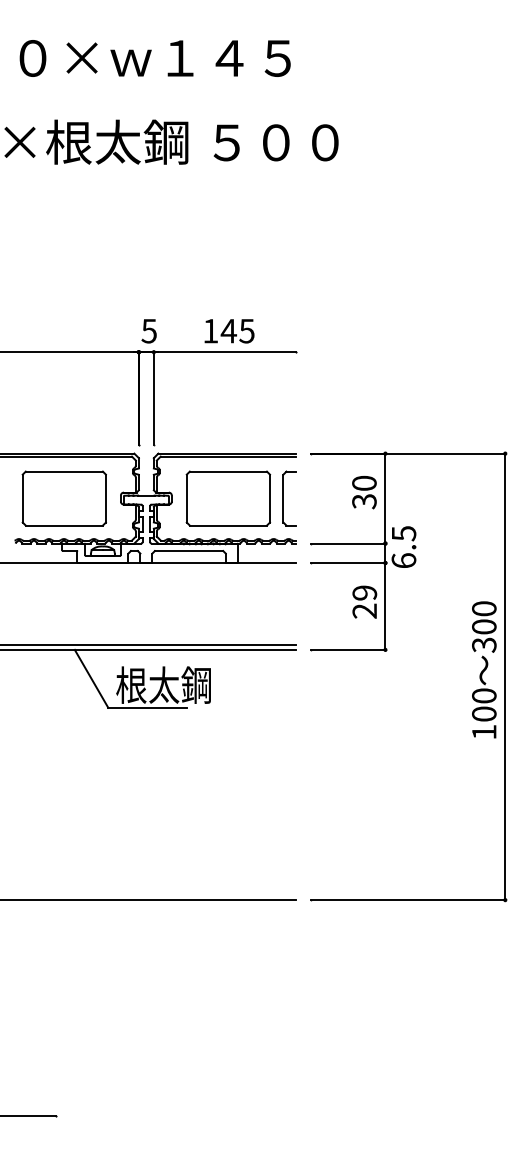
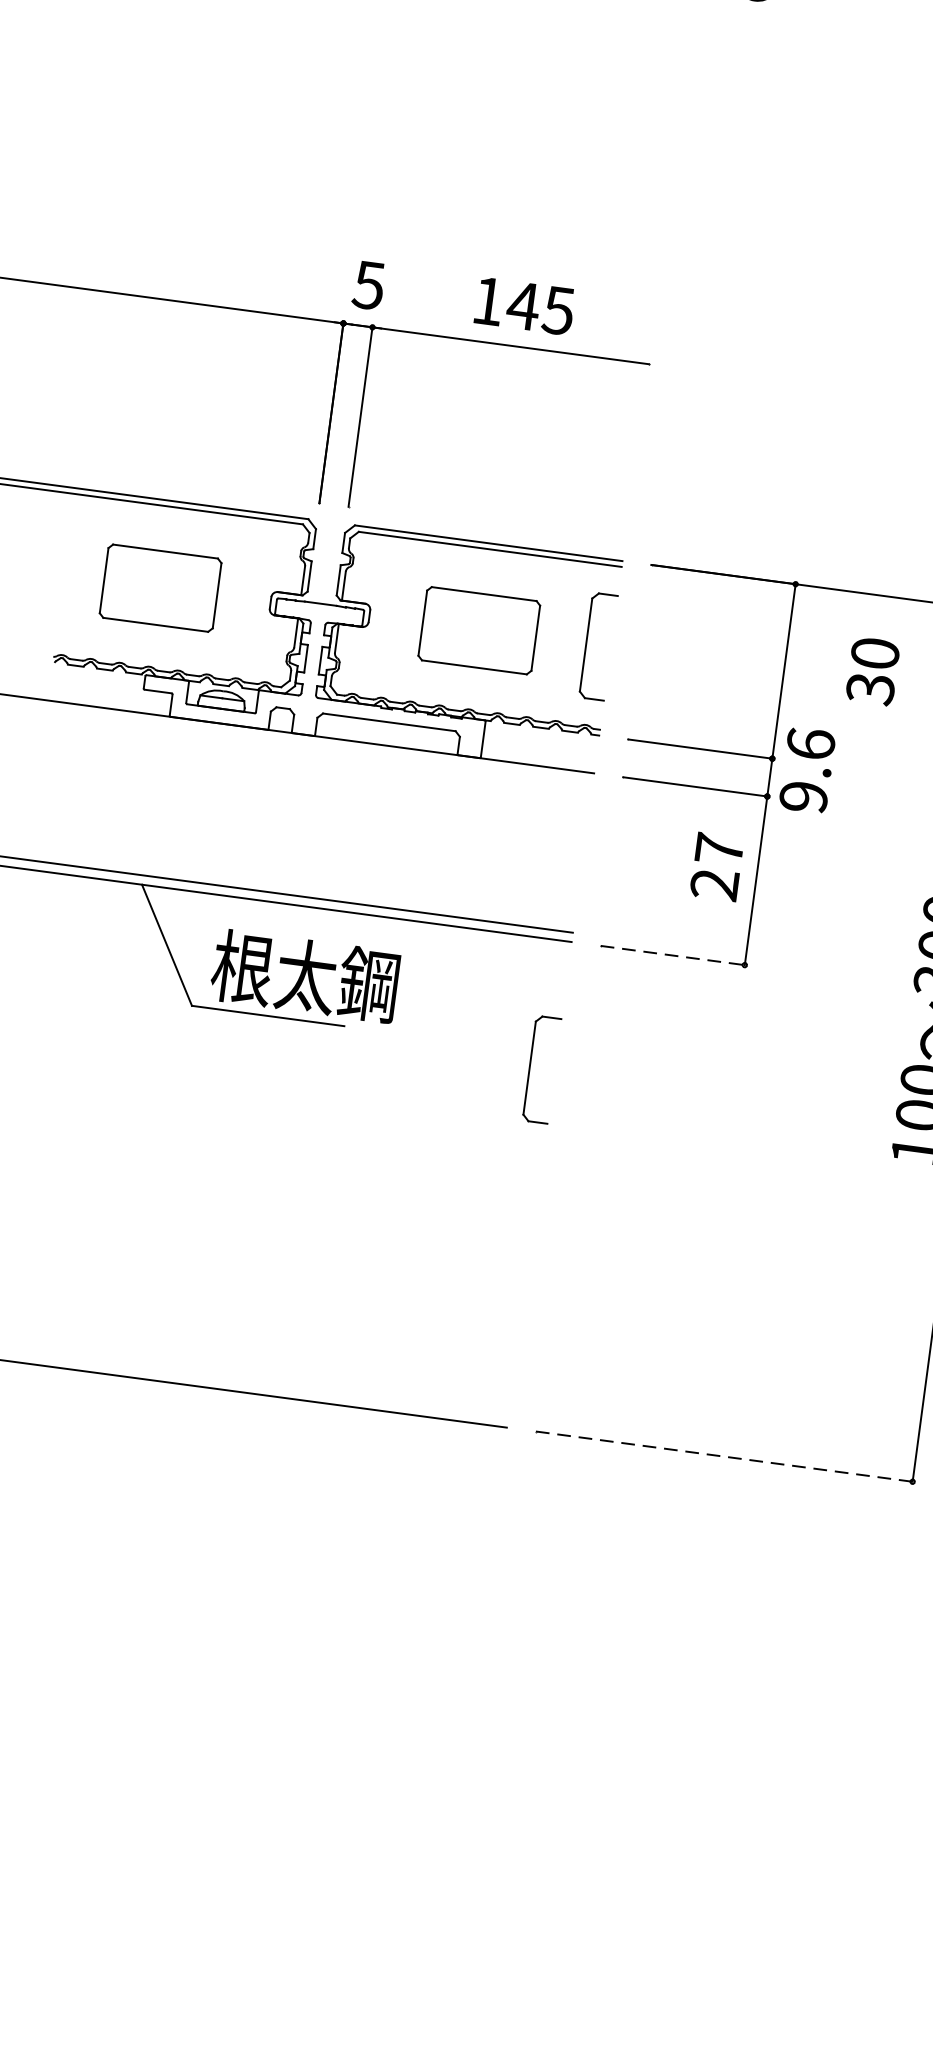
text: (364, 492) -> (873, 671), moved
part: (63, 498) -> (159, 587), size x0.7
part: (228, 498) -> (479, 630), size x0.7
text: (403, 547) -> (806, 771), 6.5 -> 9.6
text: (364, 592) -> (719, 848), 29 -> 27
line: (348, 649) -> (673, 954), solid -> dashed
part: (289, 716) -> (541, 1069), added
line: (408, 900) -> (724, 1457), solid -> dashed

